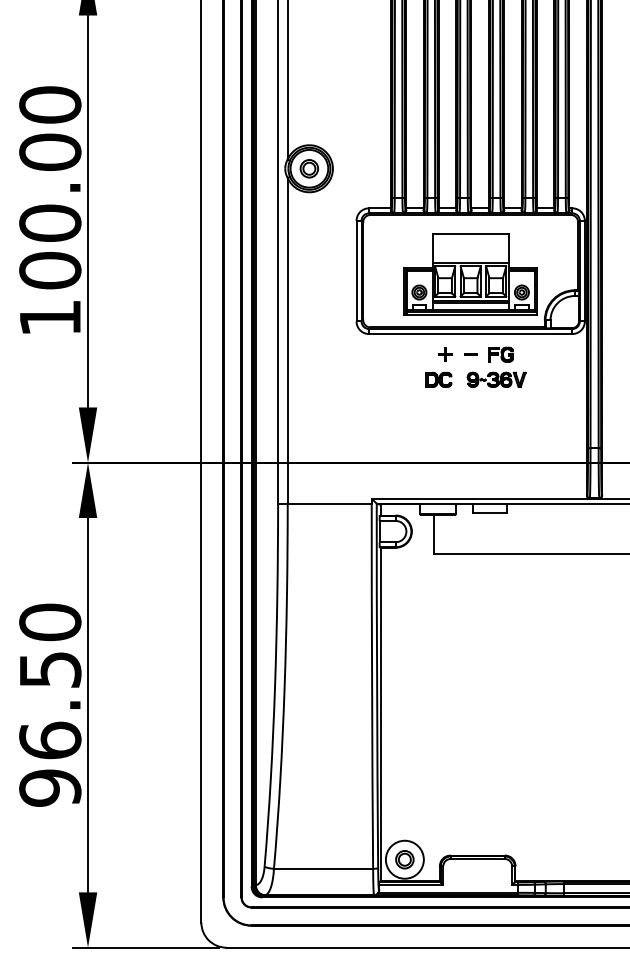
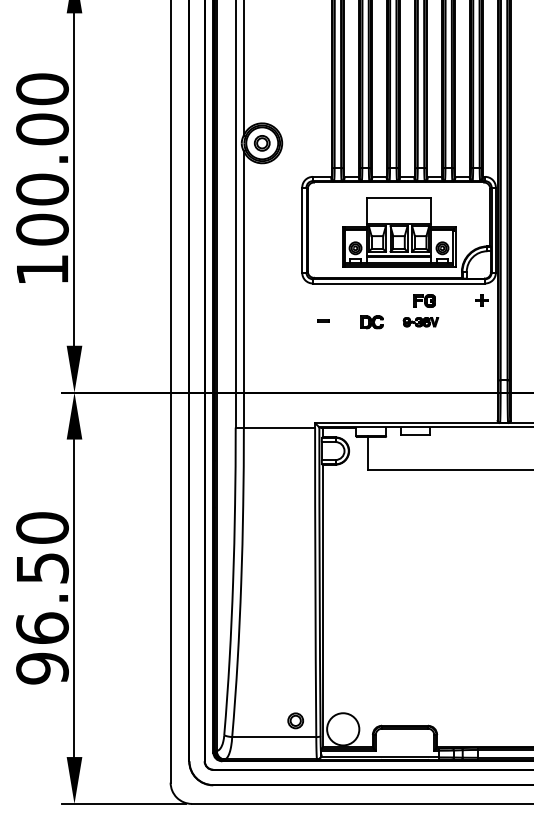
part: (445, 354) -> (481, 300), moved
line: (470, 354) -> (323, 321), moved
part: (496, 379) -> (420, 322), size x0.7
part: (404, 859) -> (295, 720), moved

